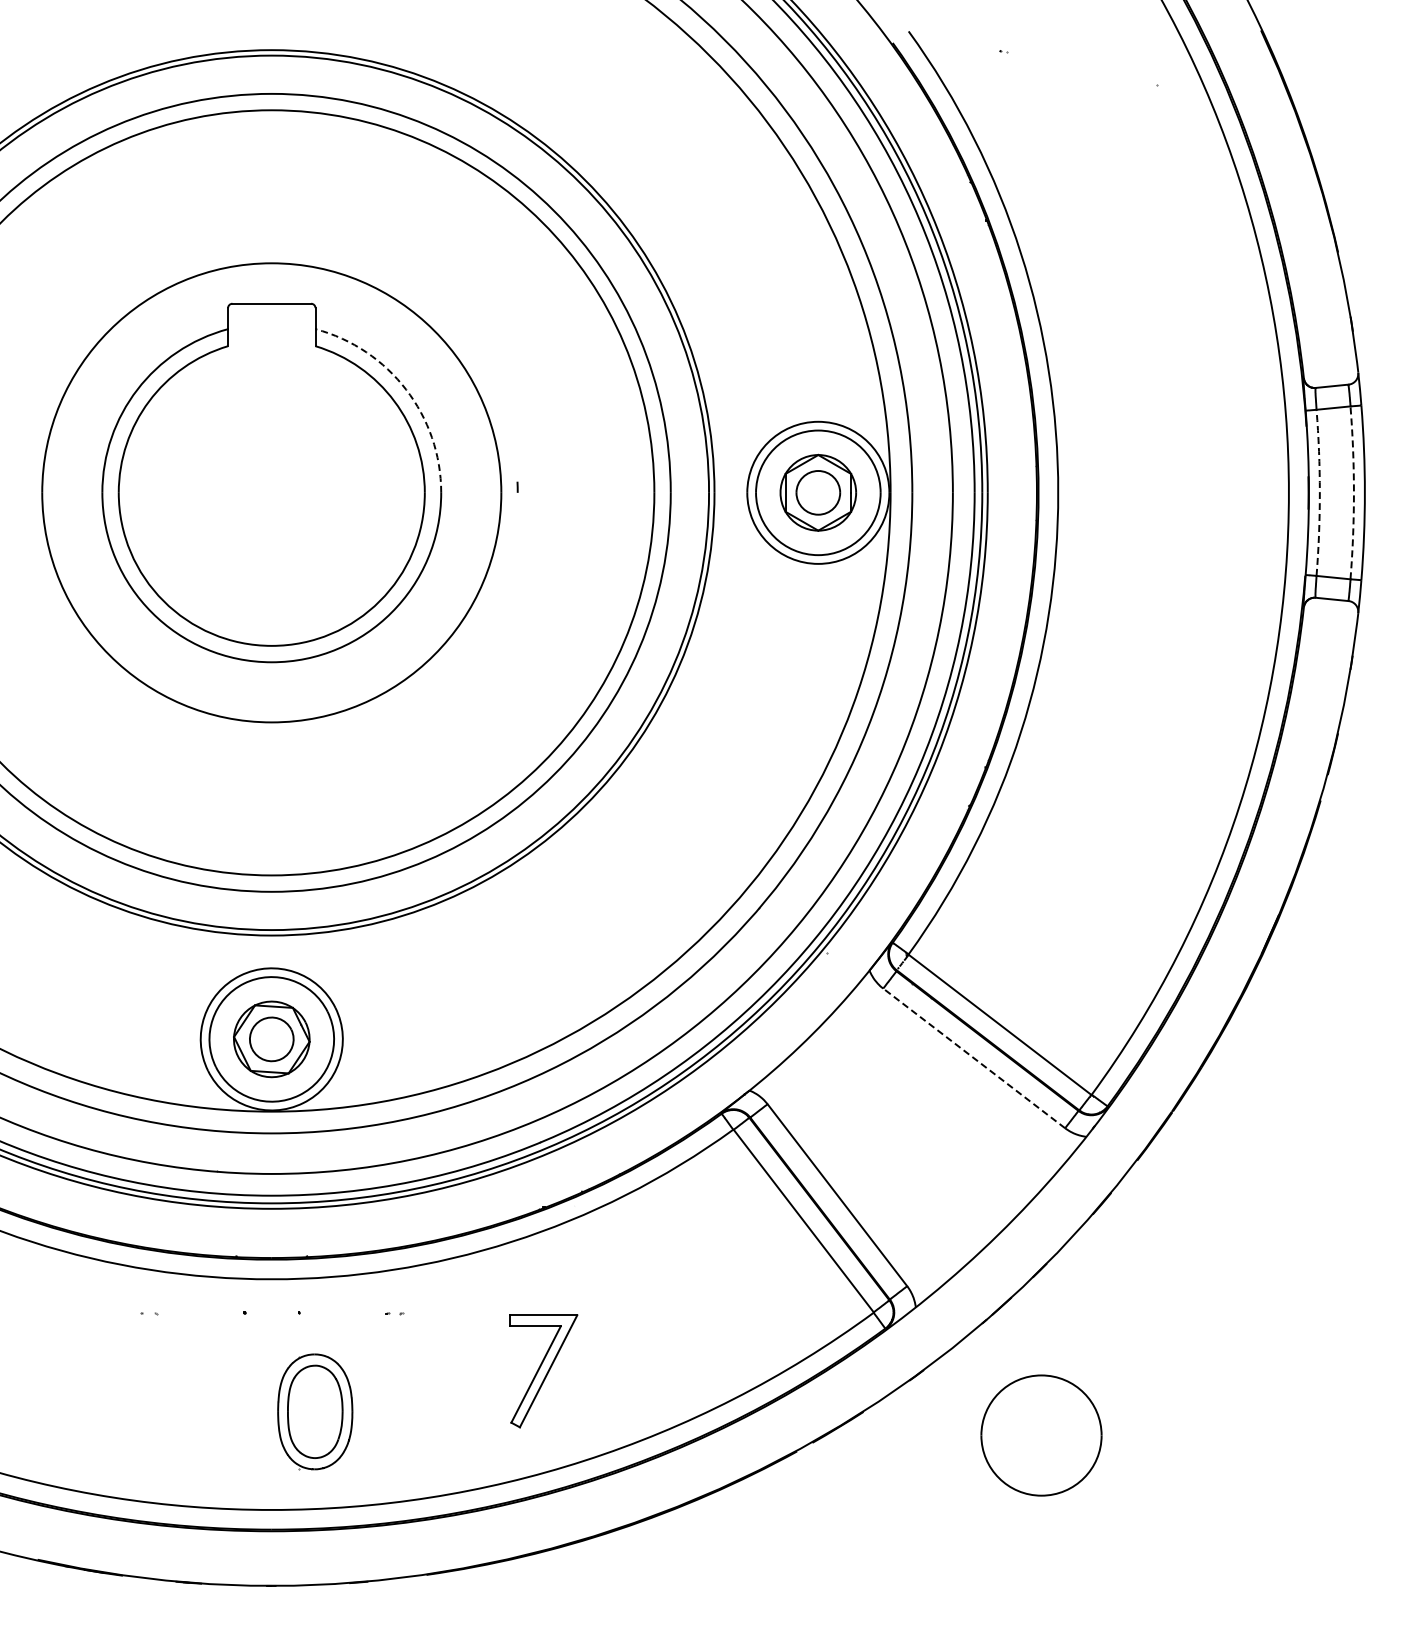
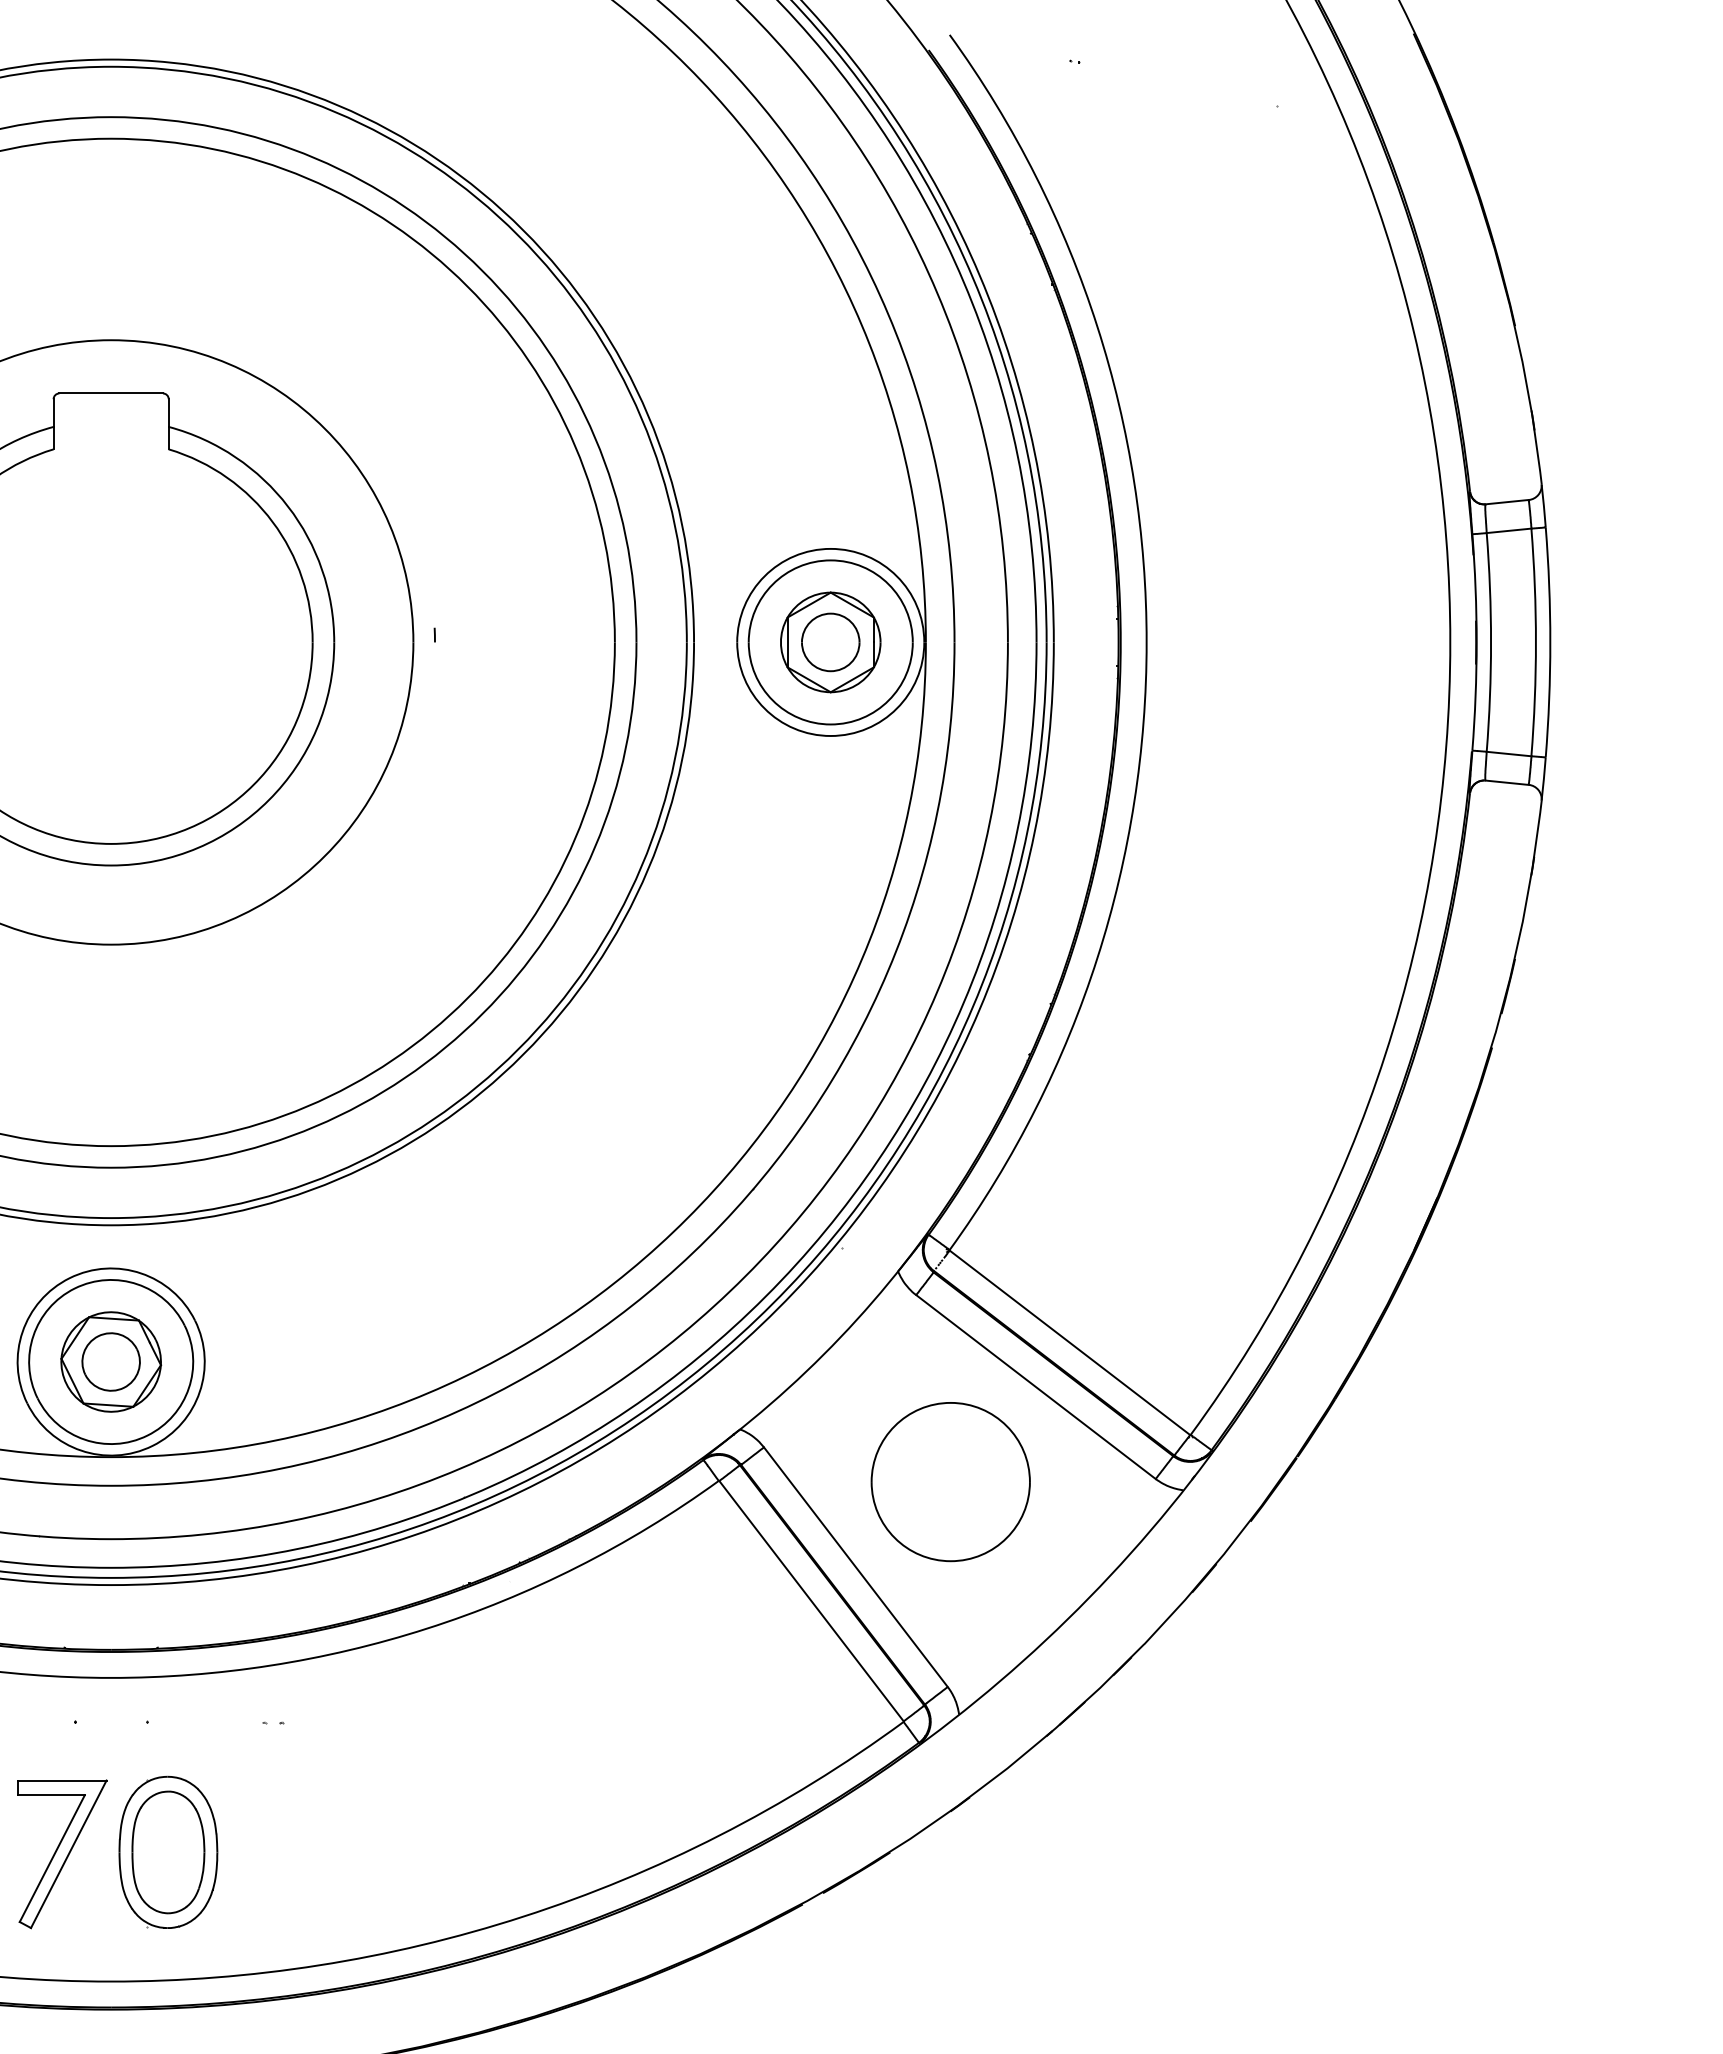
arc: (406, 389) -> (288, 506), dashed -> solid
arc: (1319, 492) -> (1490, 641), dashed -> solid
arc: (1353, 492) -> (1535, 641), dashed -> solid
line: (974, 1058) -> (1036, 1387), dashed -> solid
part: (543, 1371) -> (62, 1854), moved
part: (1041, 1435) -> (950, 1481), moved

